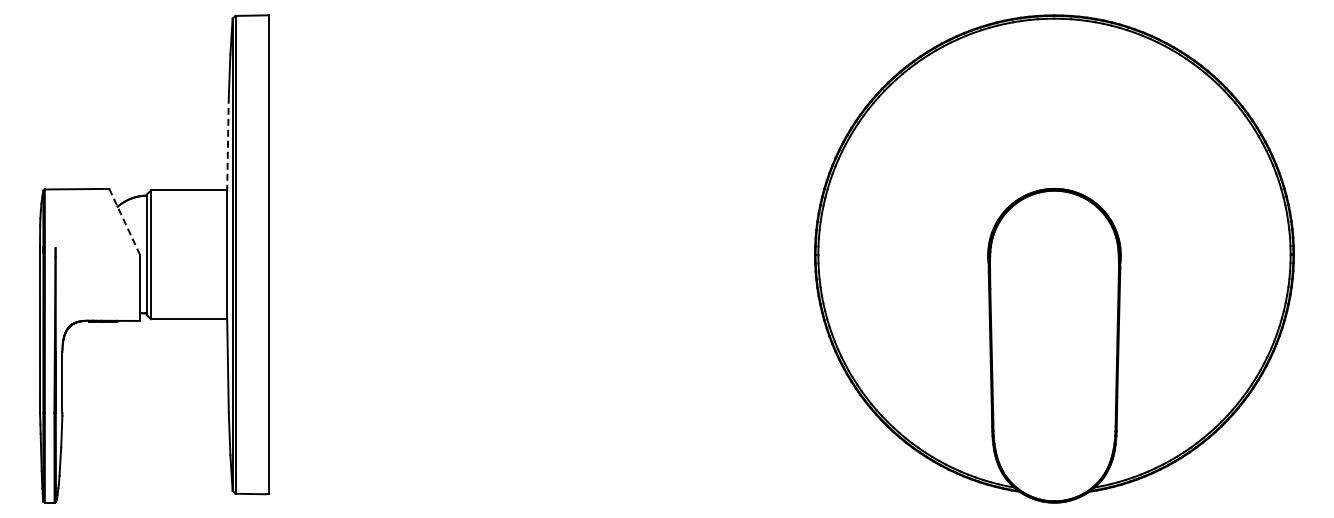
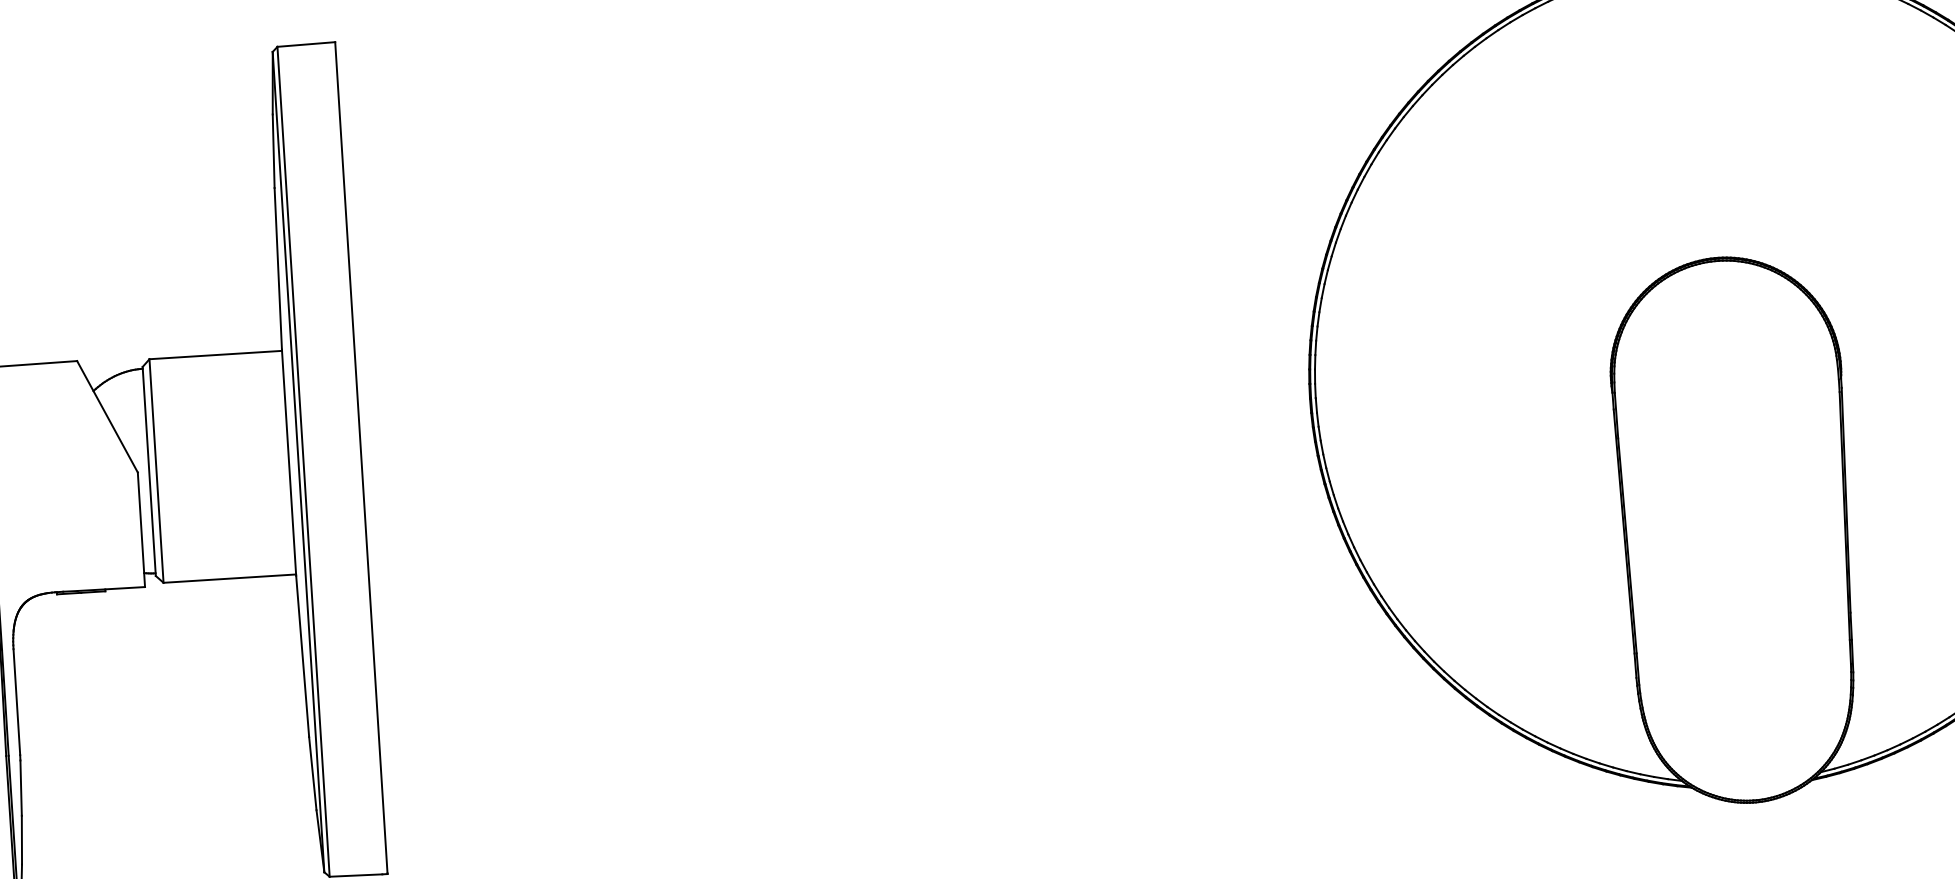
line: (228, 143) -> (279, 269), dashed -> solid
line: (124, 221) -> (107, 416), dashed -> solid

